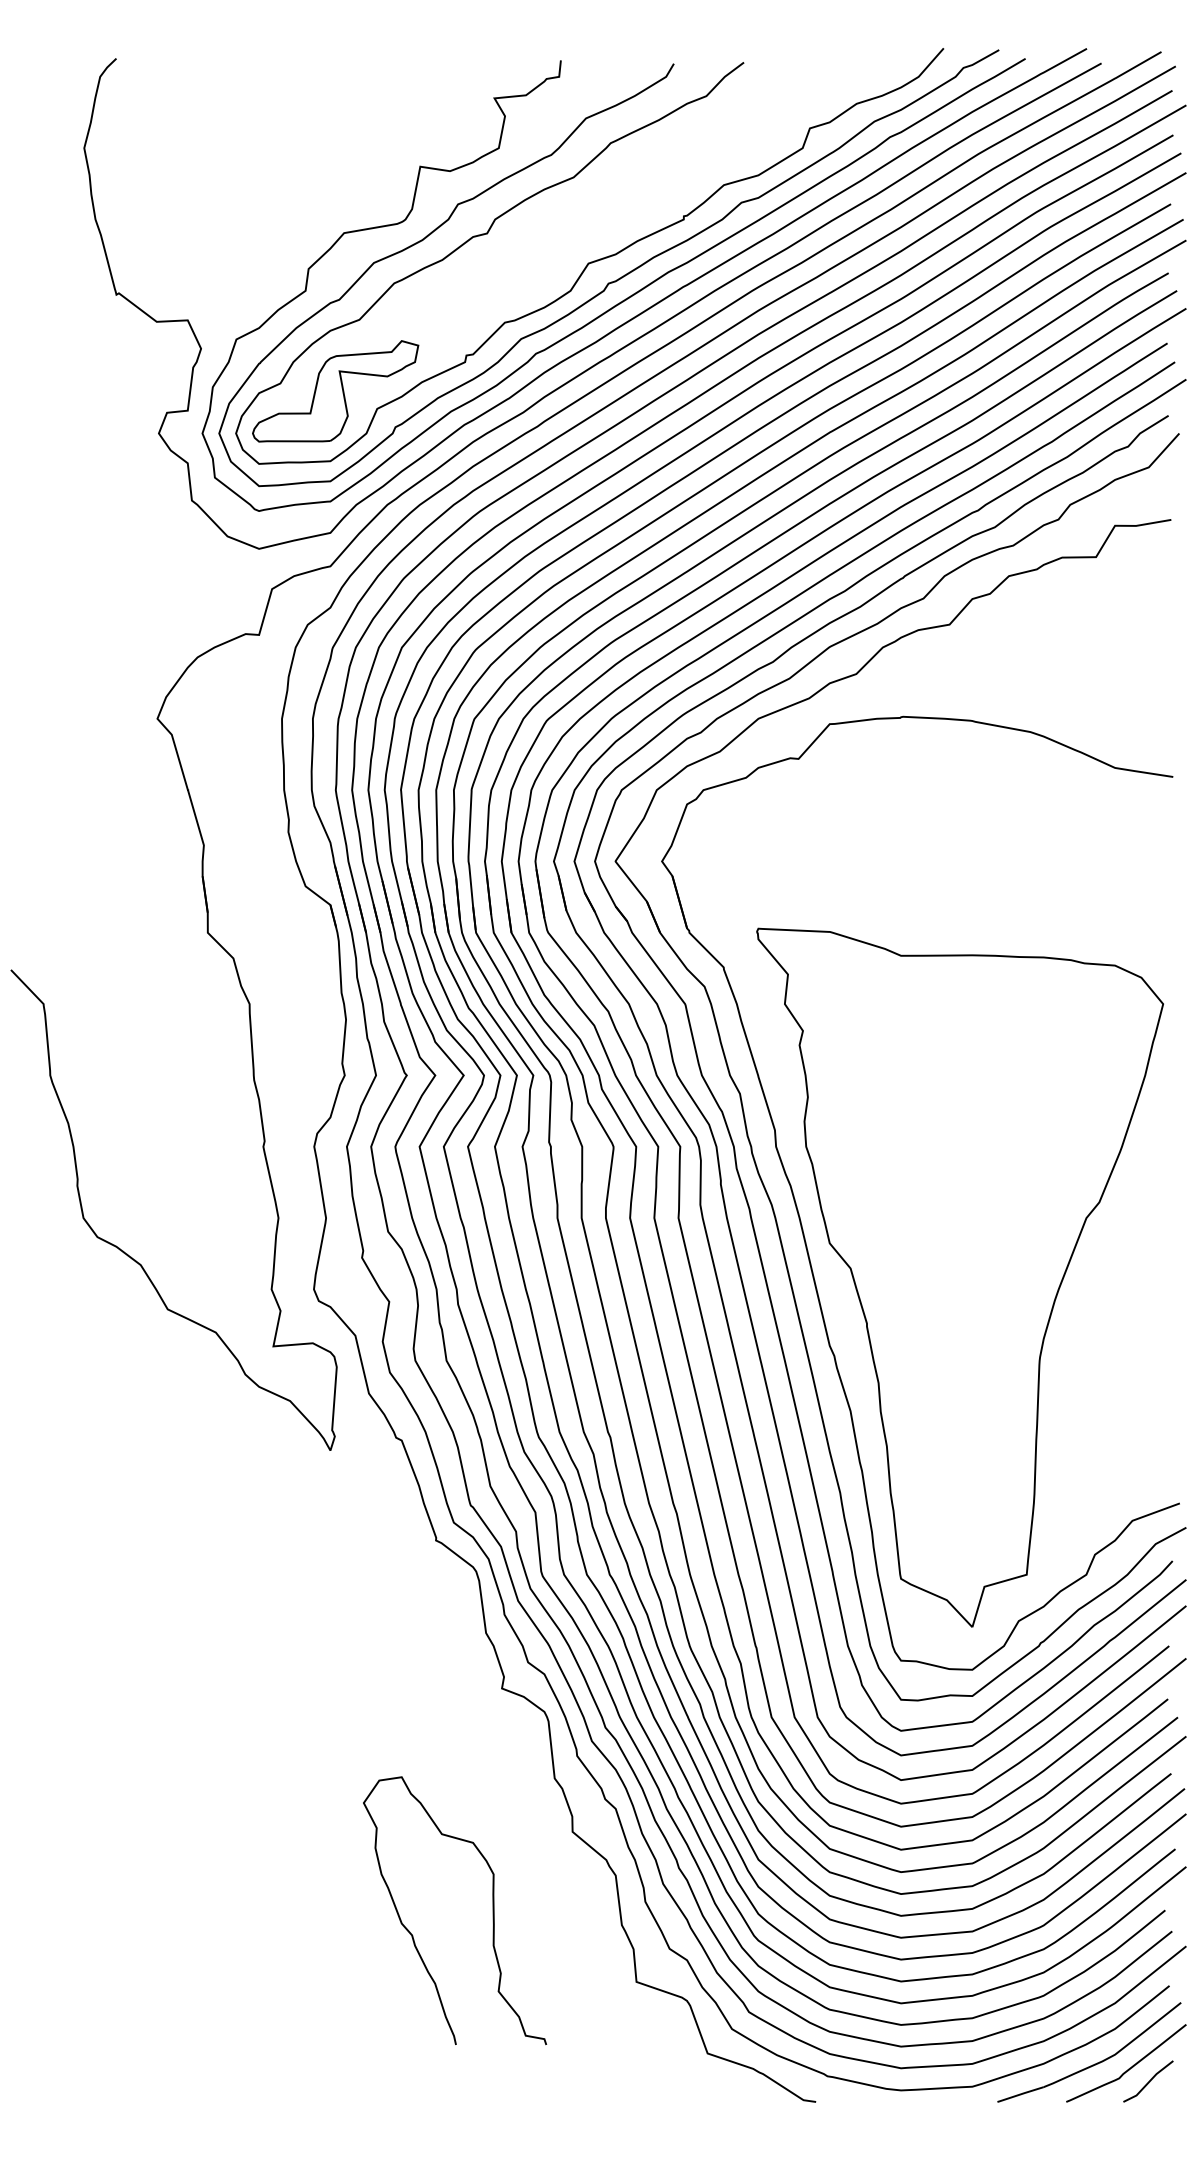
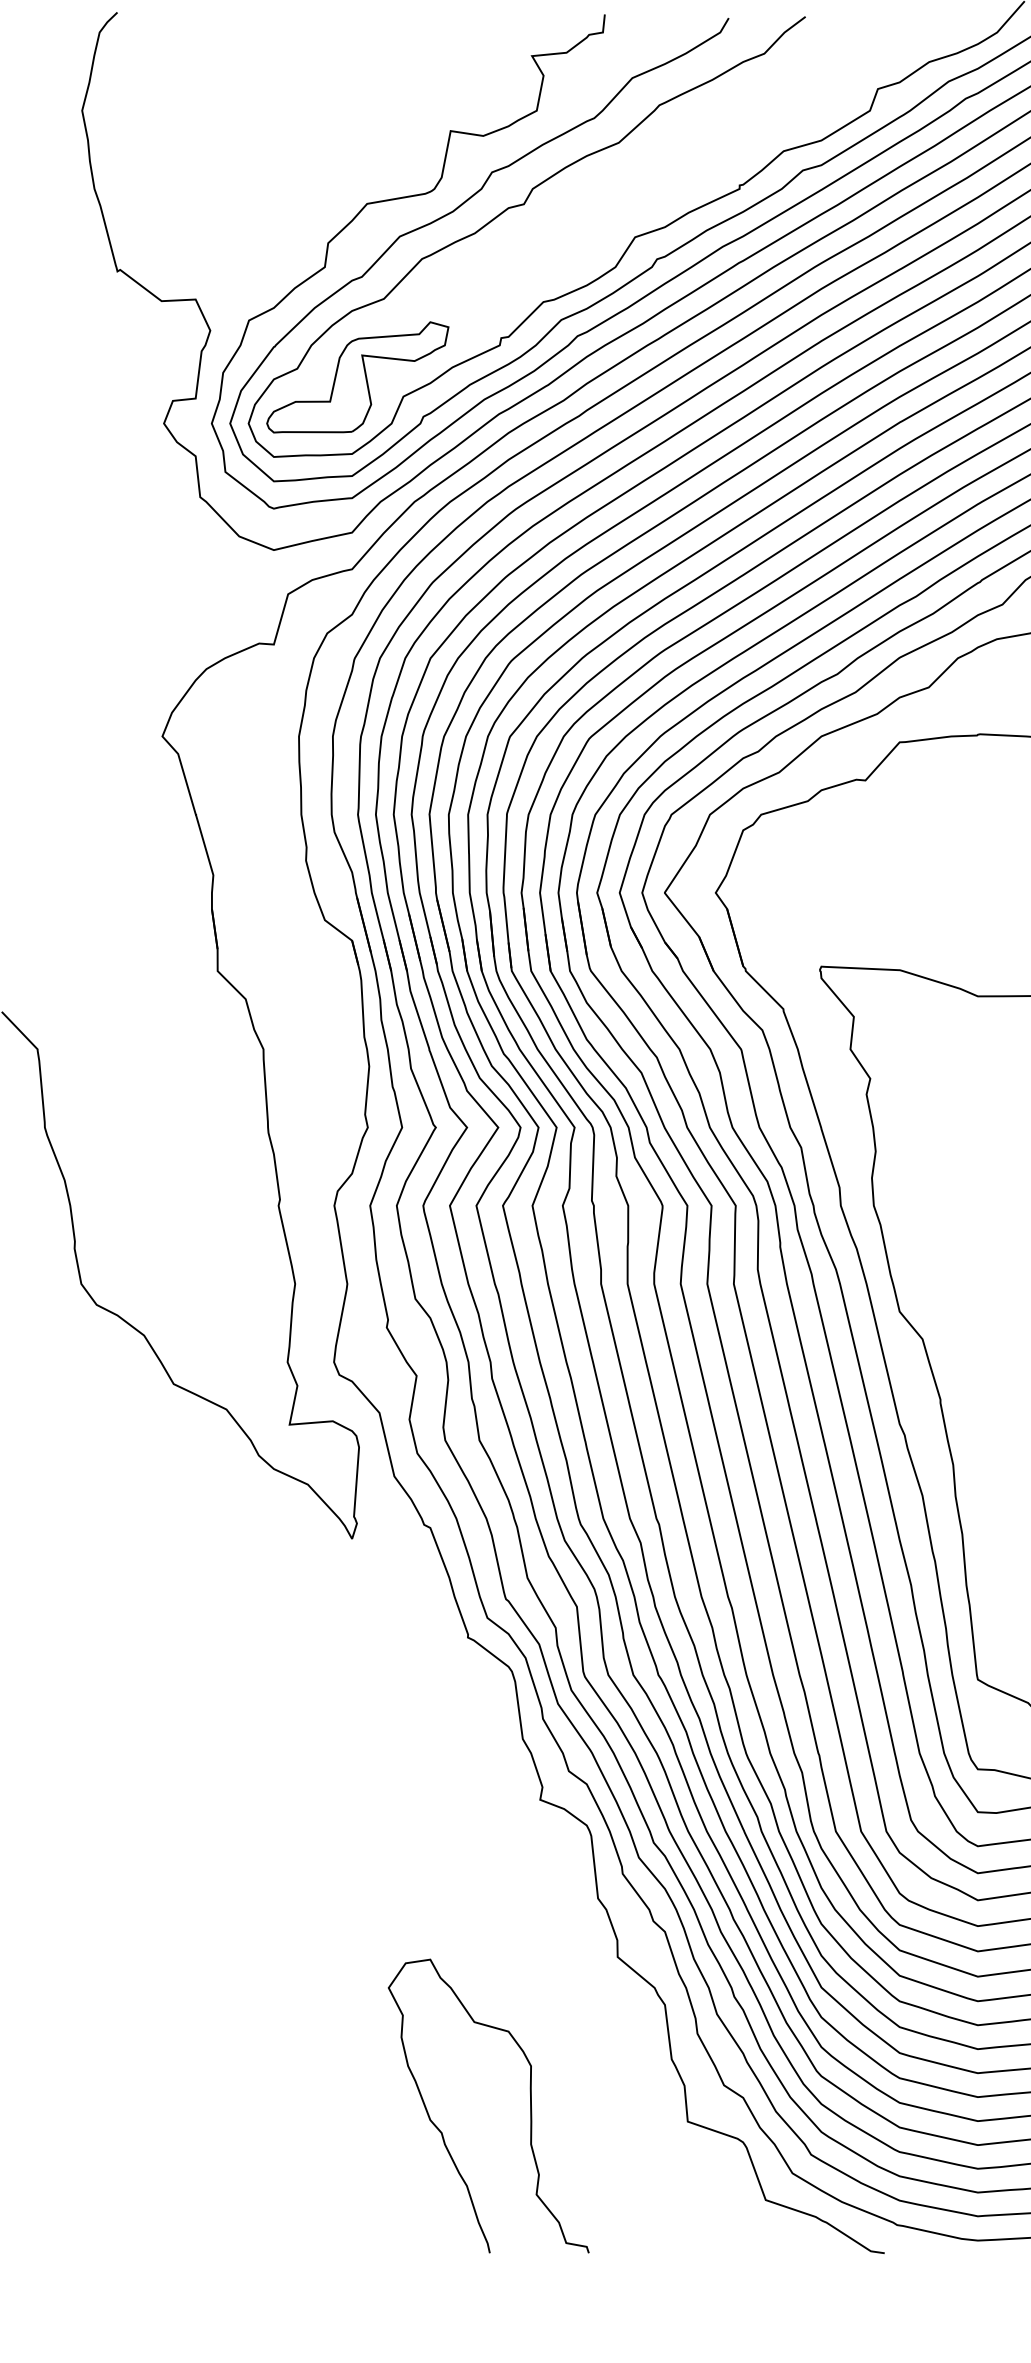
curve: (492, 1910) -> (529, 2105), moved

